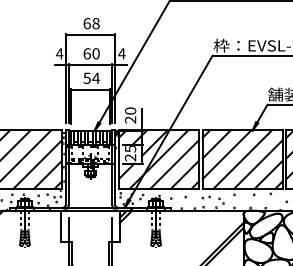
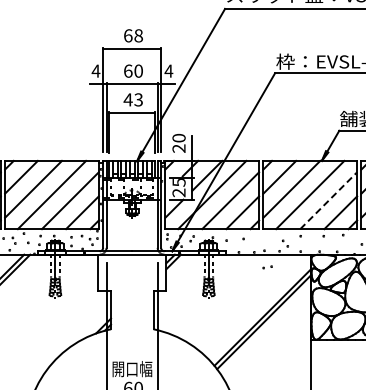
text: (91, 78) -> (133, 99), 54 -> 43
line: (259, 164) -> (329, 200), solid -> dashed
part: (206, 197) -> (267, 267), moved

